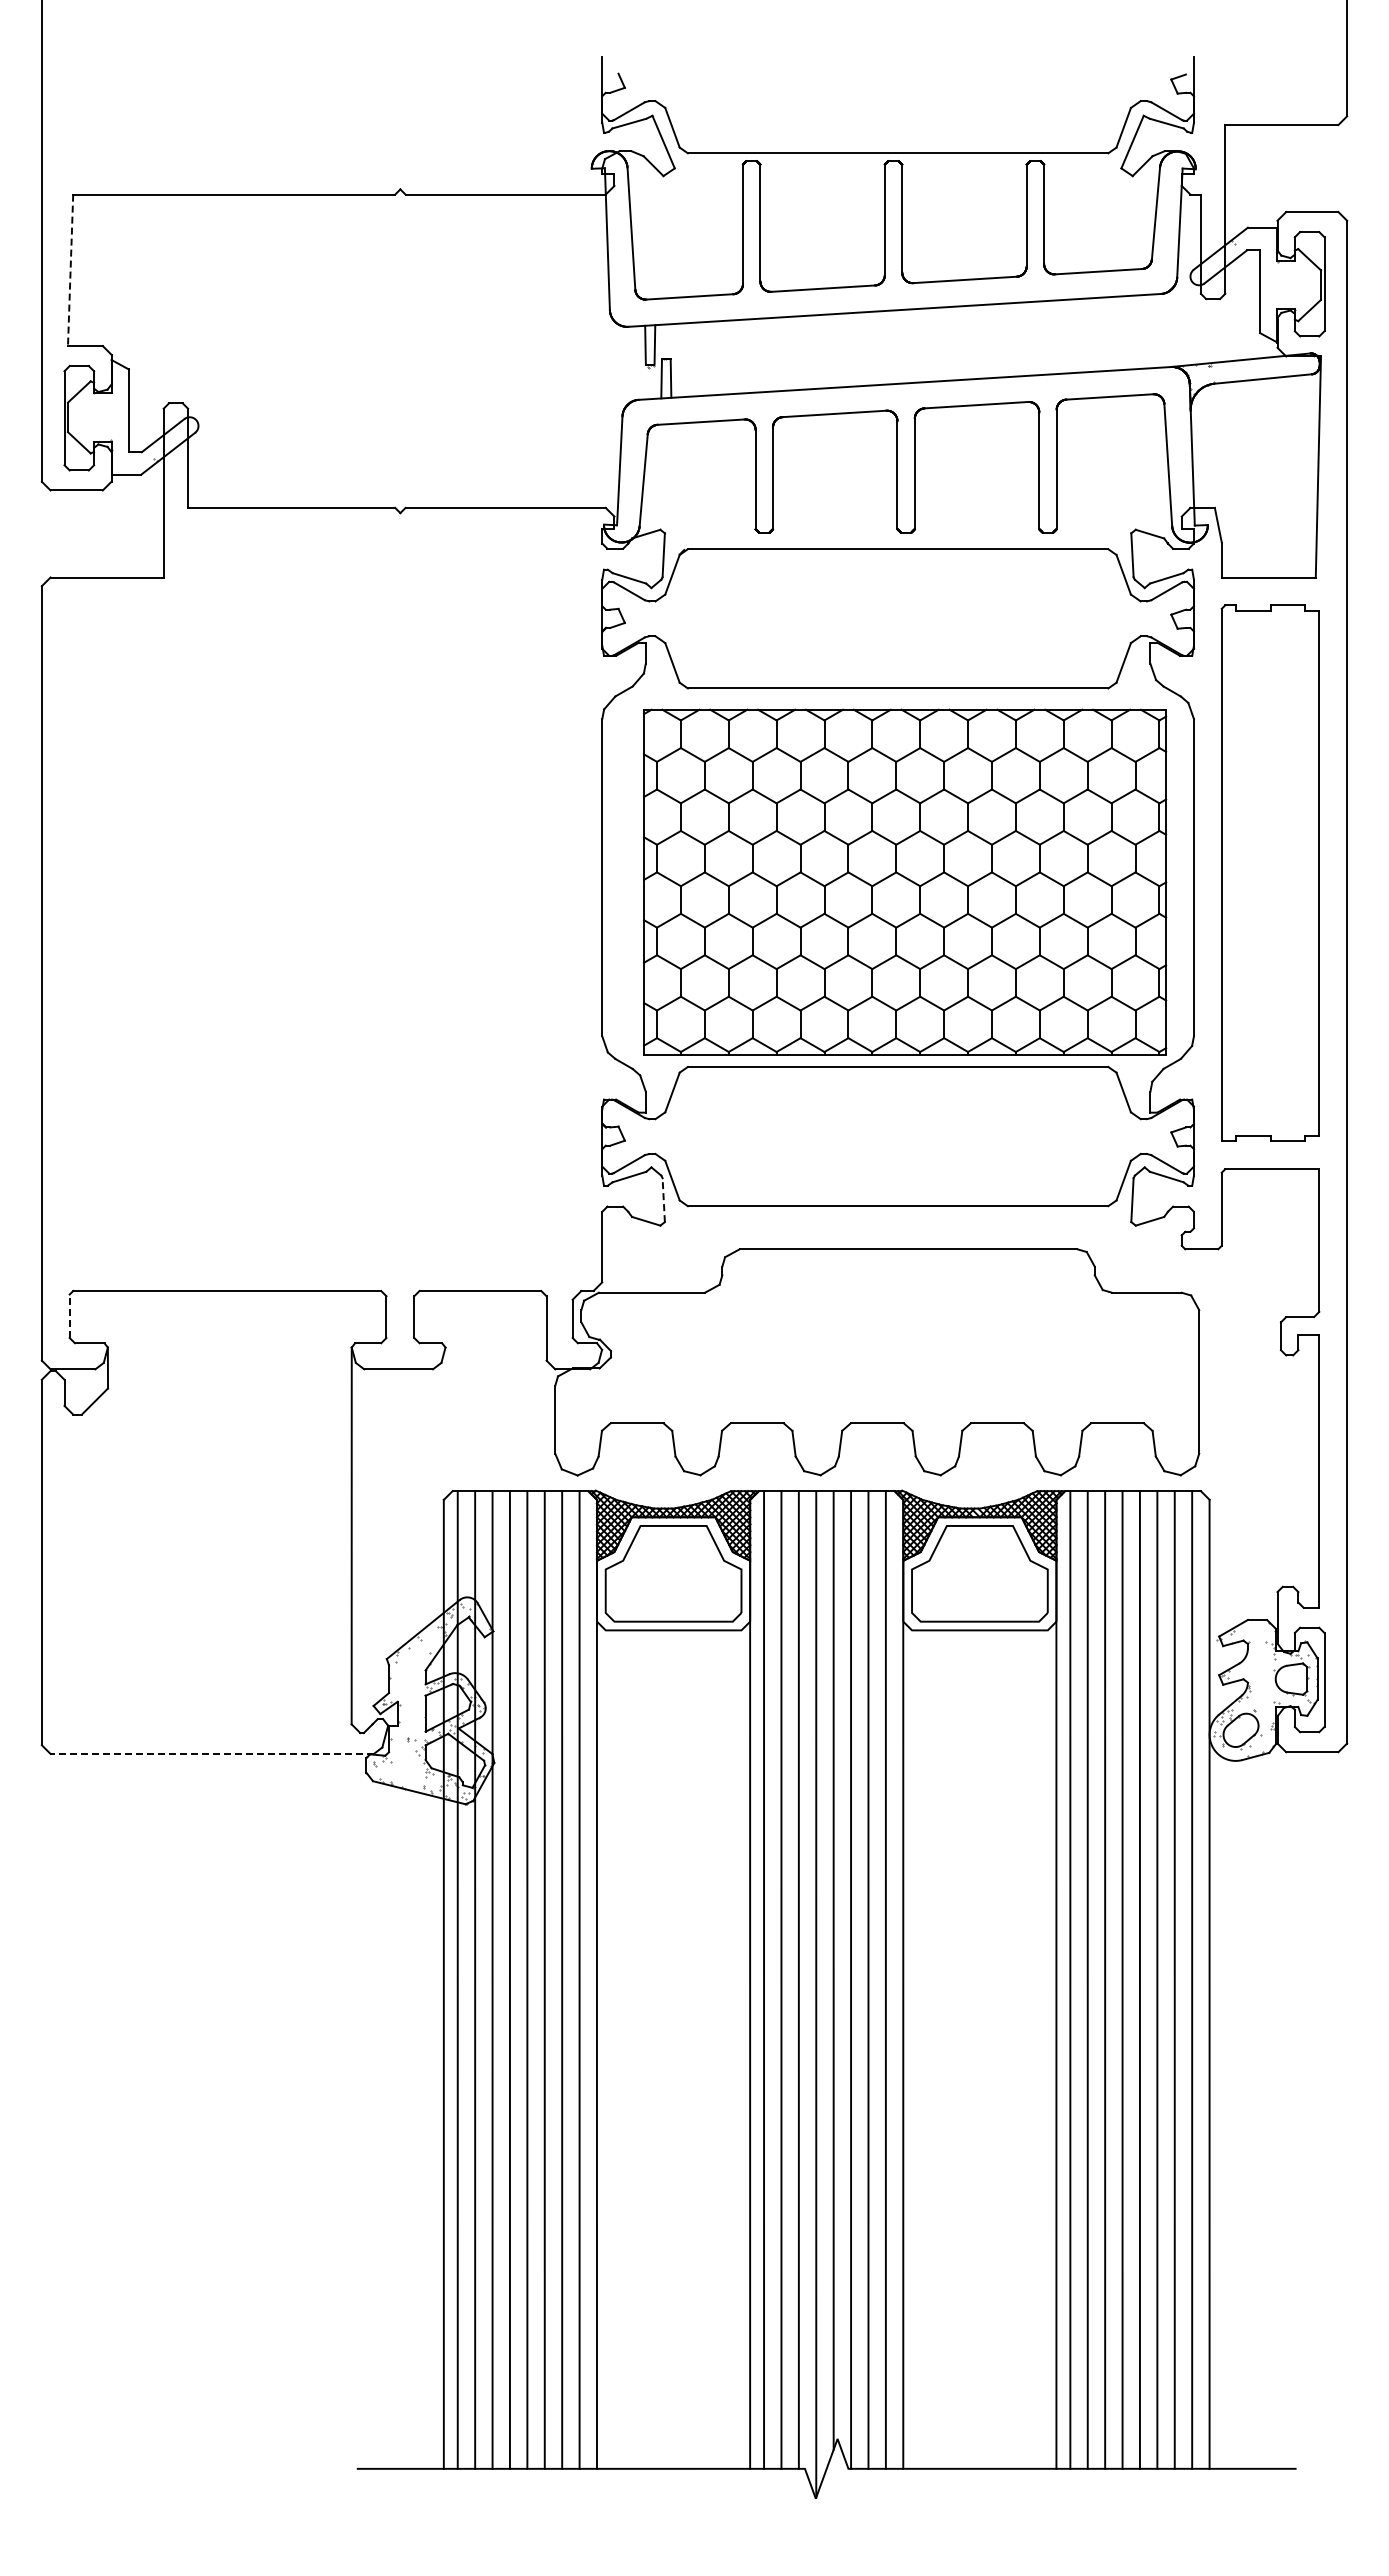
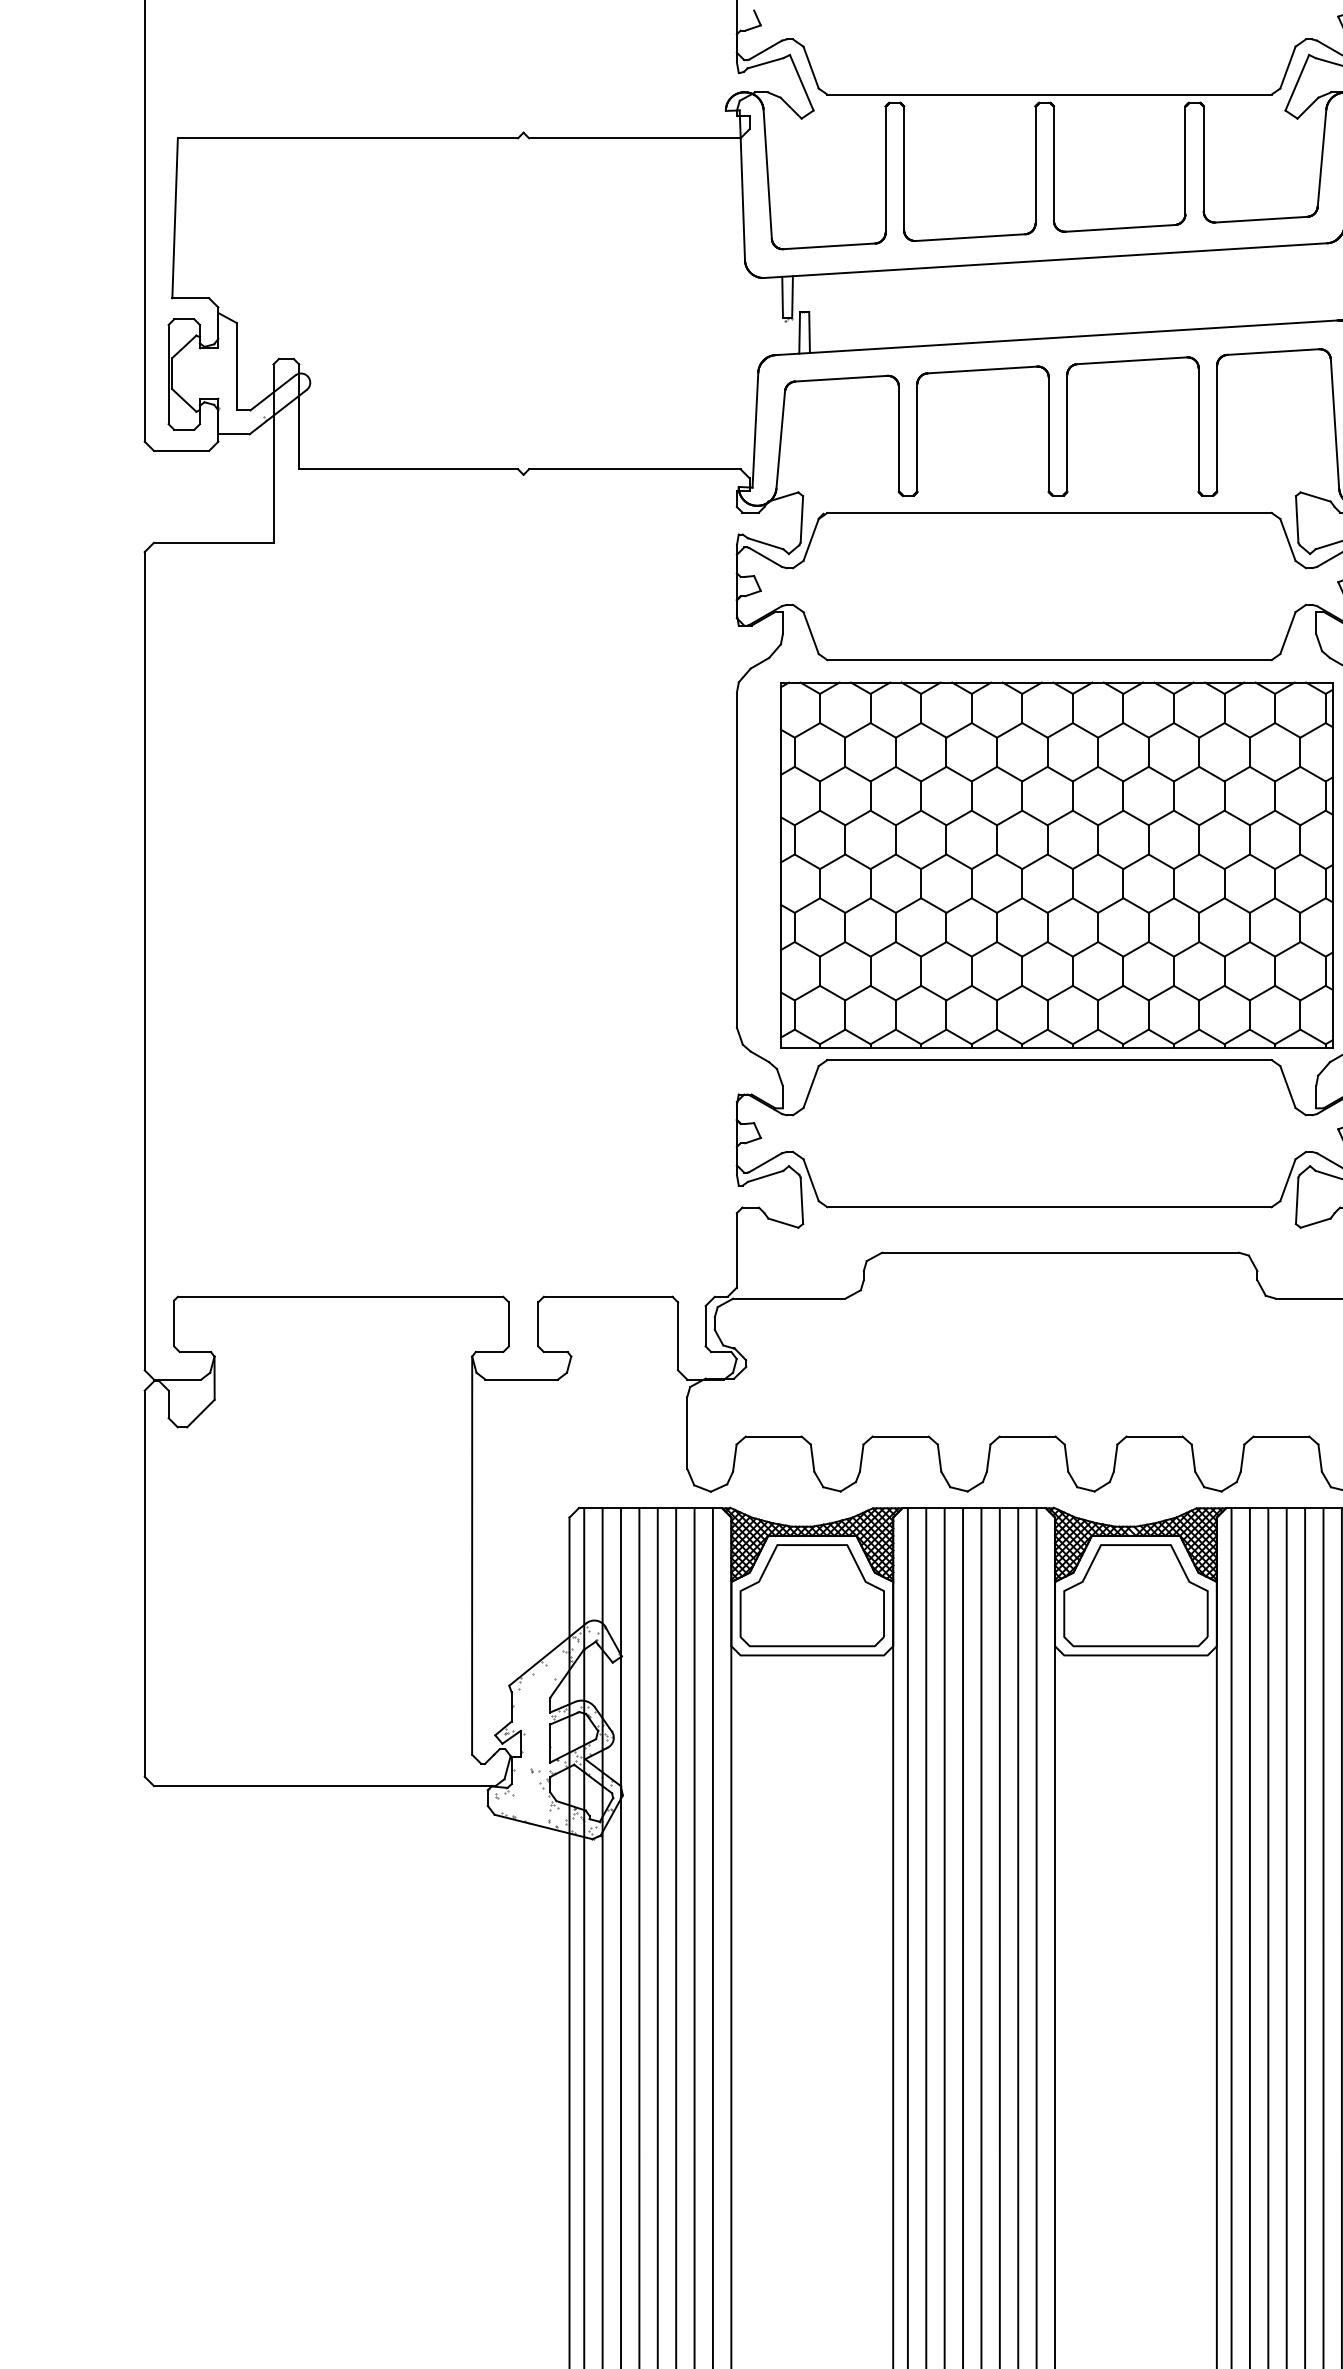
line: (70, 270) -> (175, 218), dashed -> solid
line: (663, 1200) -> (801, 1201), dashed -> solid
line: (69, 1316) -> (173, 1323), dashed -> solid
line: (212, 1753) -> (325, 1785), dashed -> solid

